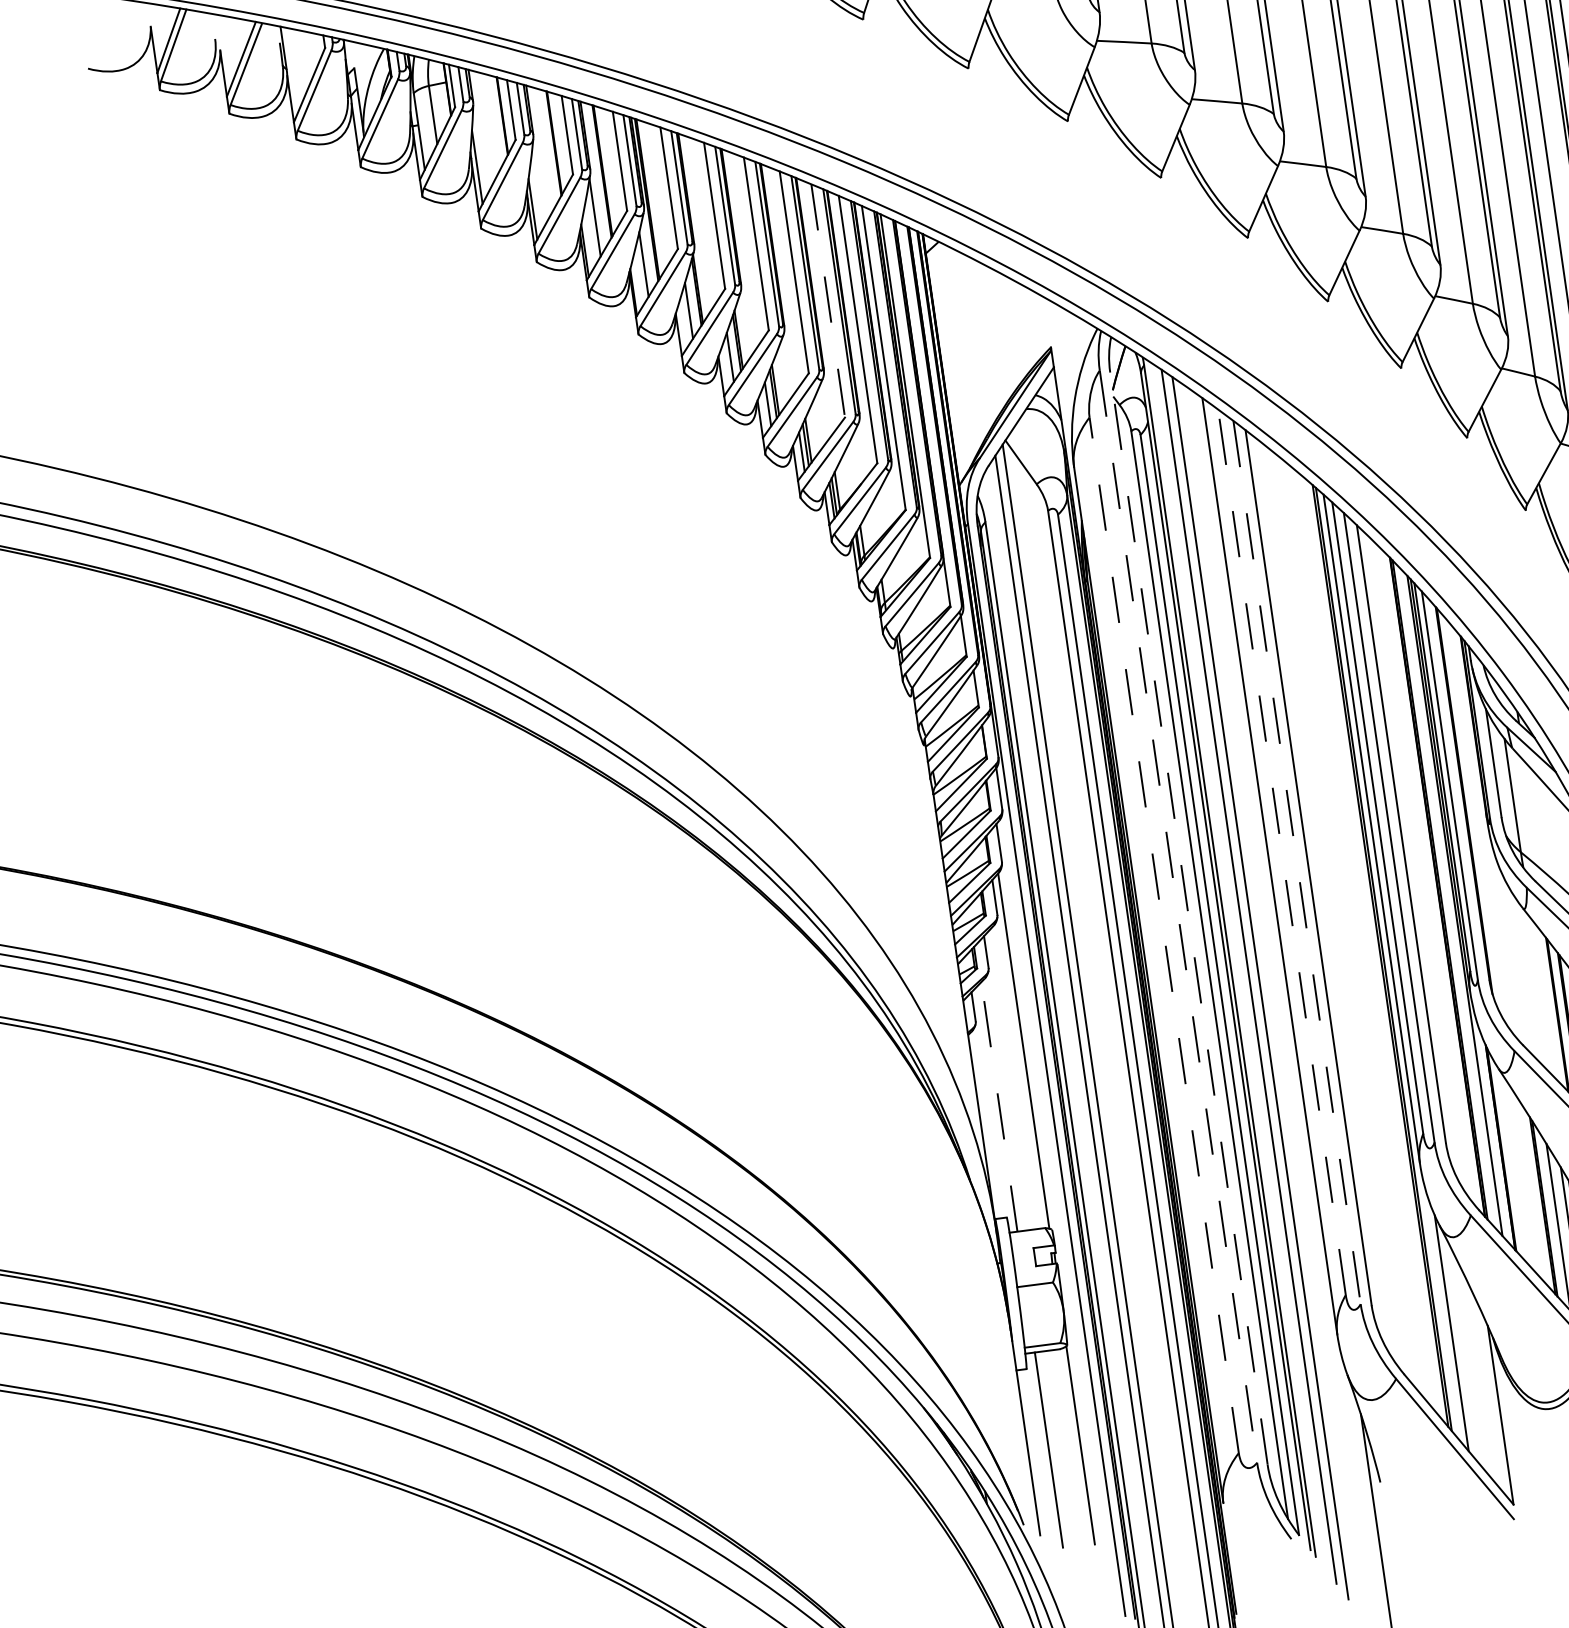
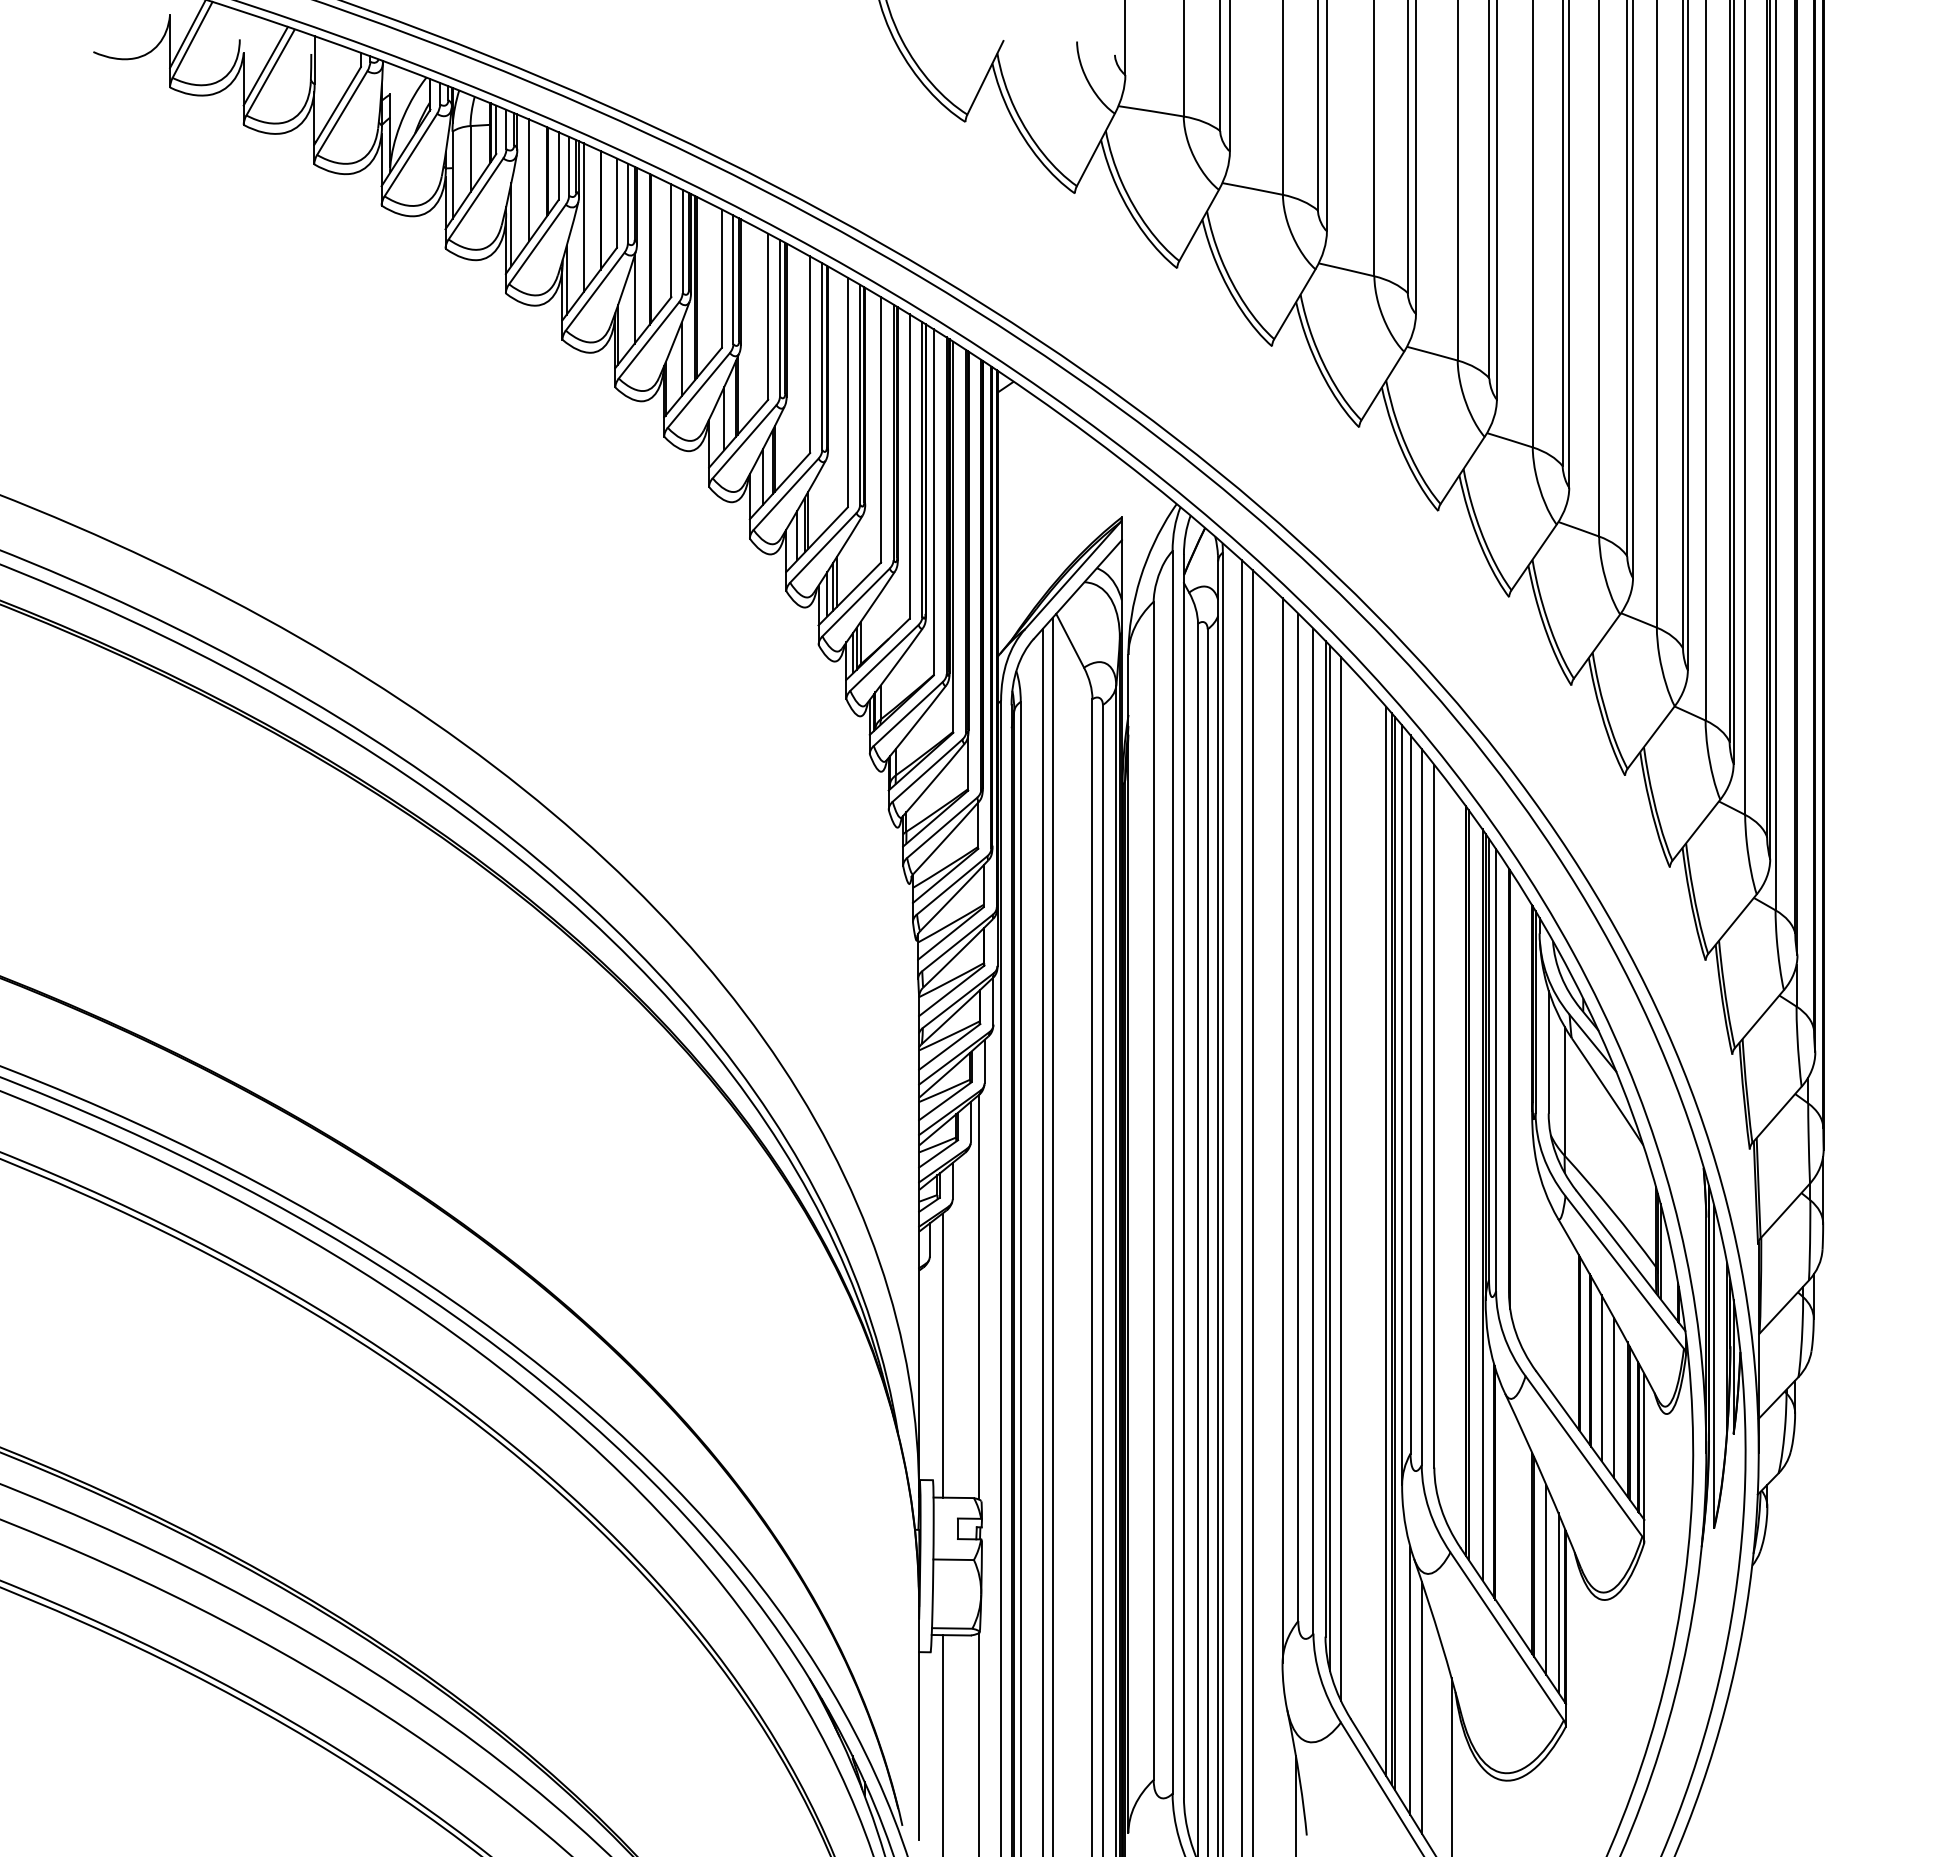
line: (487, 126) -> (529, 180), added
line: (539, 152) -> (583, 217), added
line: (828, 300) -> (881, 429), dashed -> solid
line: (1282, 852) -> (1298, 1117), dashed -> solid
line: (1297, 862) -> (1313, 1131), dashed -> solid
line: (1314, 883) -> (1329, 1157), added
line: (1327, 901) -> (1341, 1179), added
line: (1178, 916) -> (1172, 1172), dashed -> solid
line: (1188, 918) -> (1183, 1175), dashed -> solid
line: (1163, 935) -> (1153, 1190), dashed -> solid
line: (1375, 950) -> (1386, 1241), added
line: (999, 1106) -> (942, 1355), dashed -> solid
line: (1465, 1355) -> (1421, 1707), added

